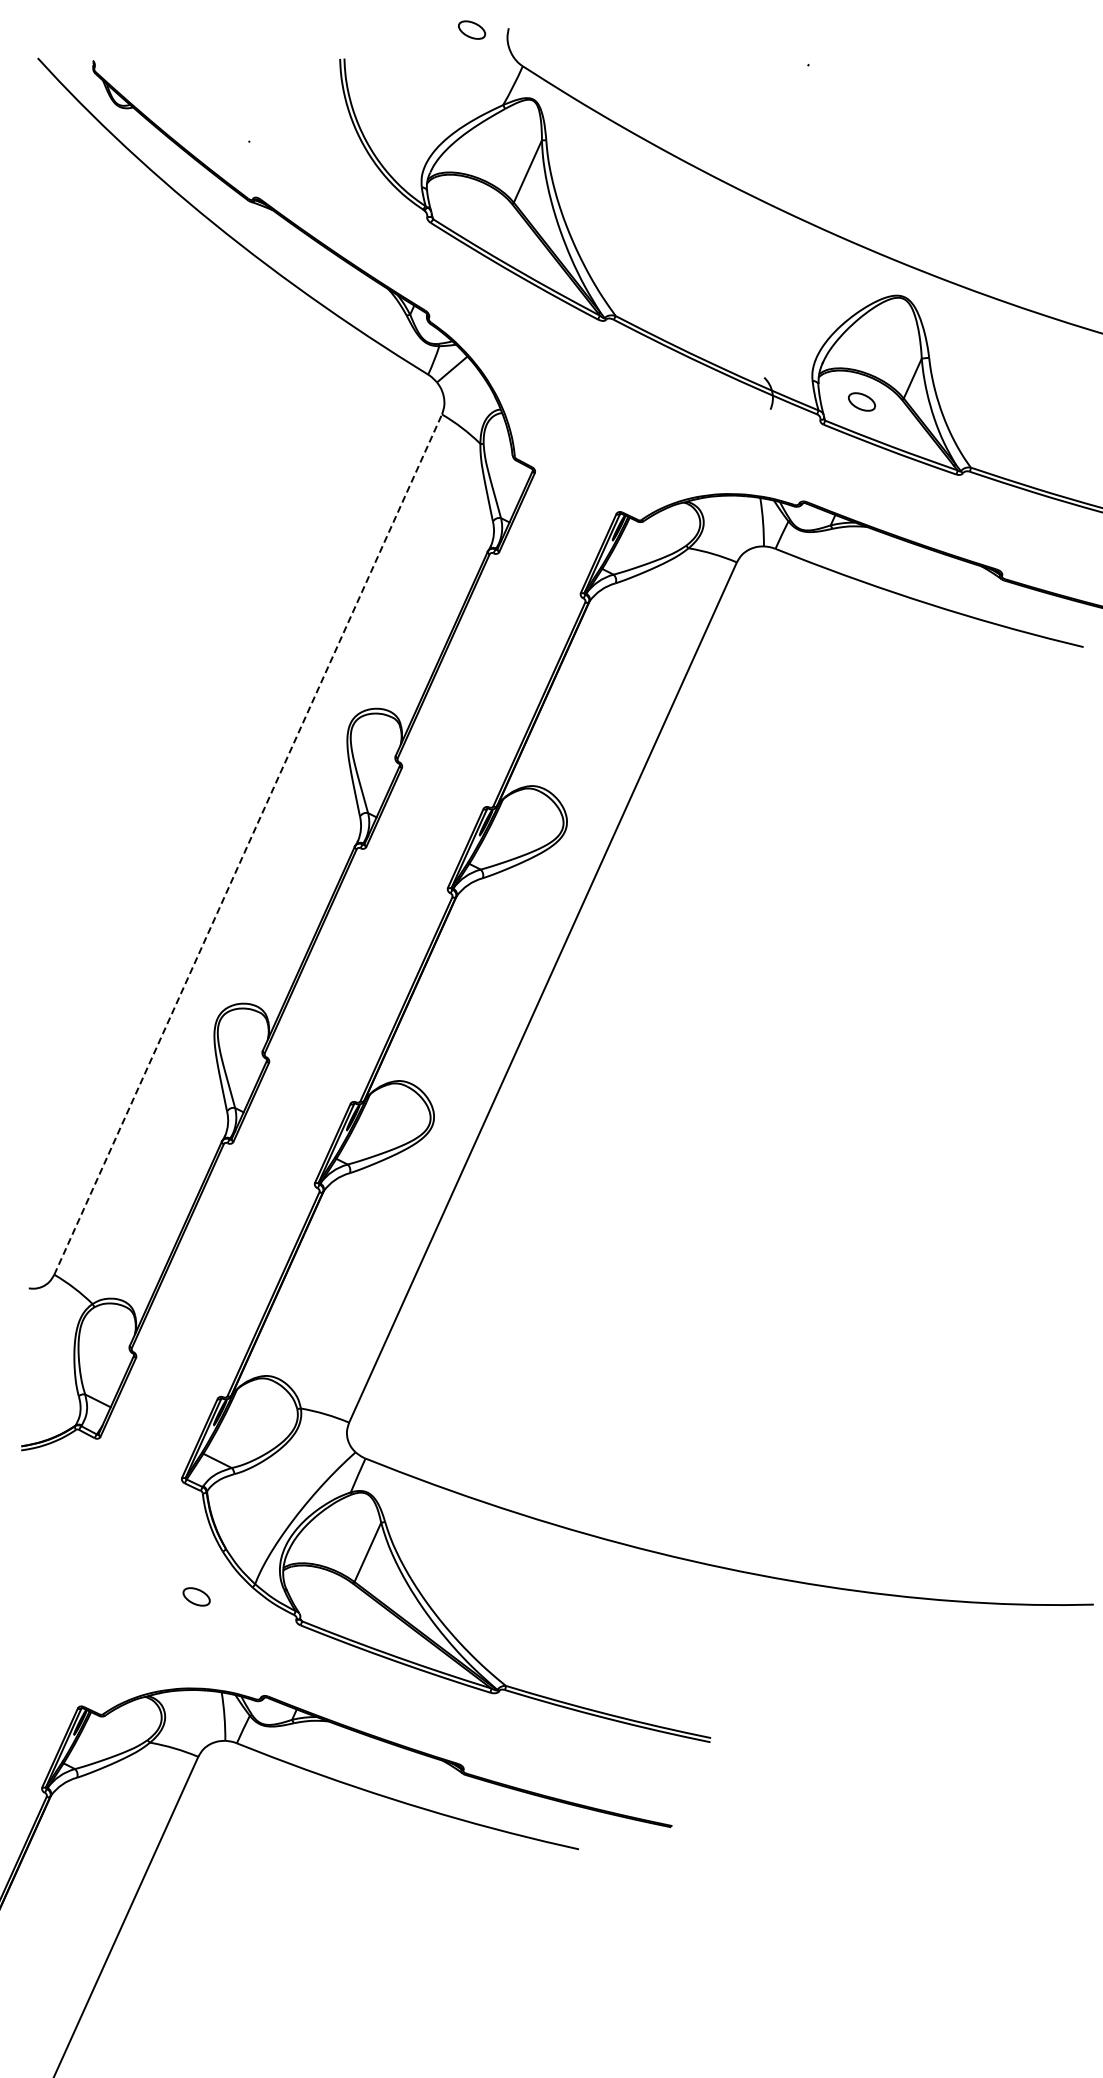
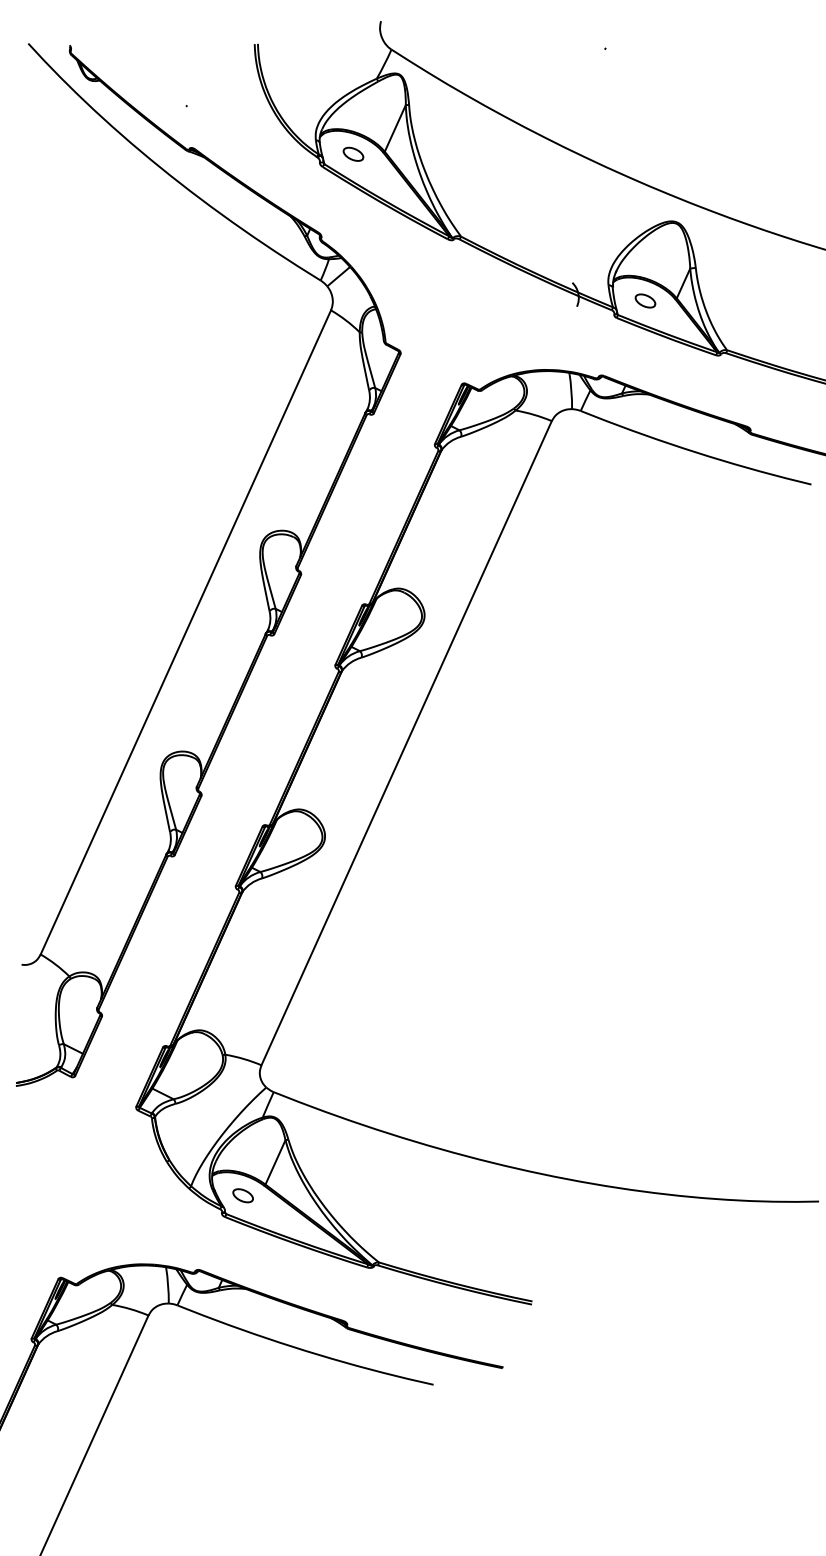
part: (472, 29) -> (353, 153), moved
line: (248, 844) -> (186, 632), dashed -> solid
part: (196, 1596) -> (243, 1195), moved

